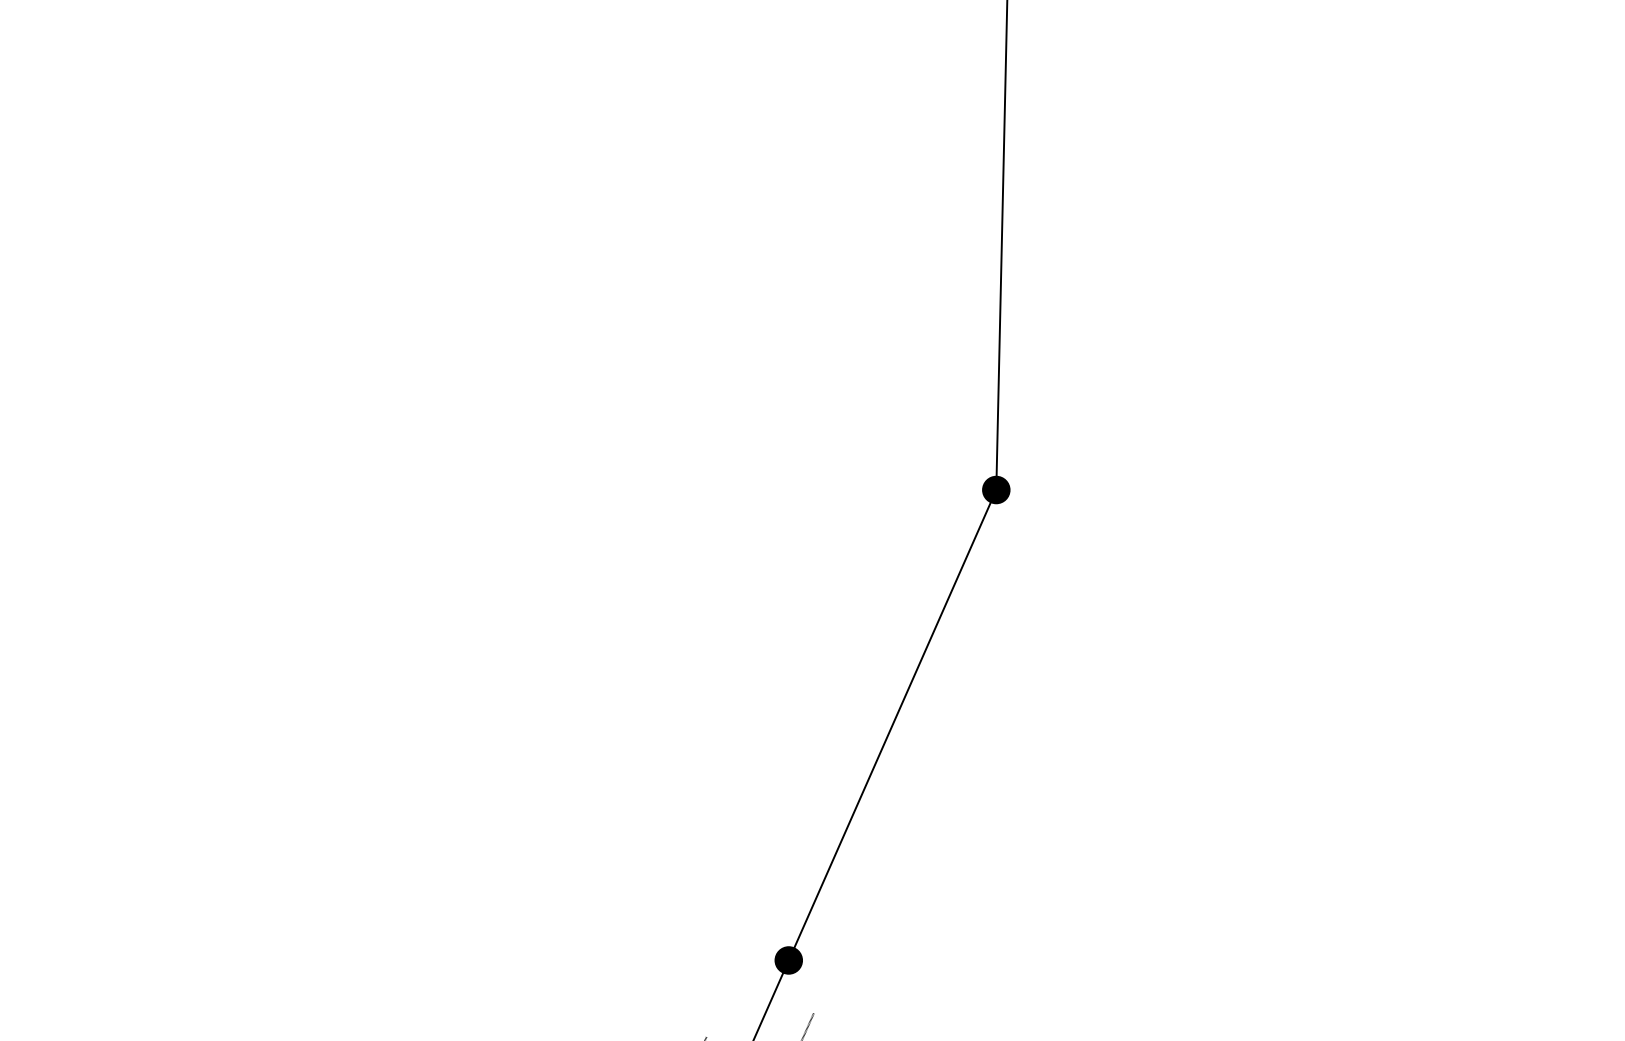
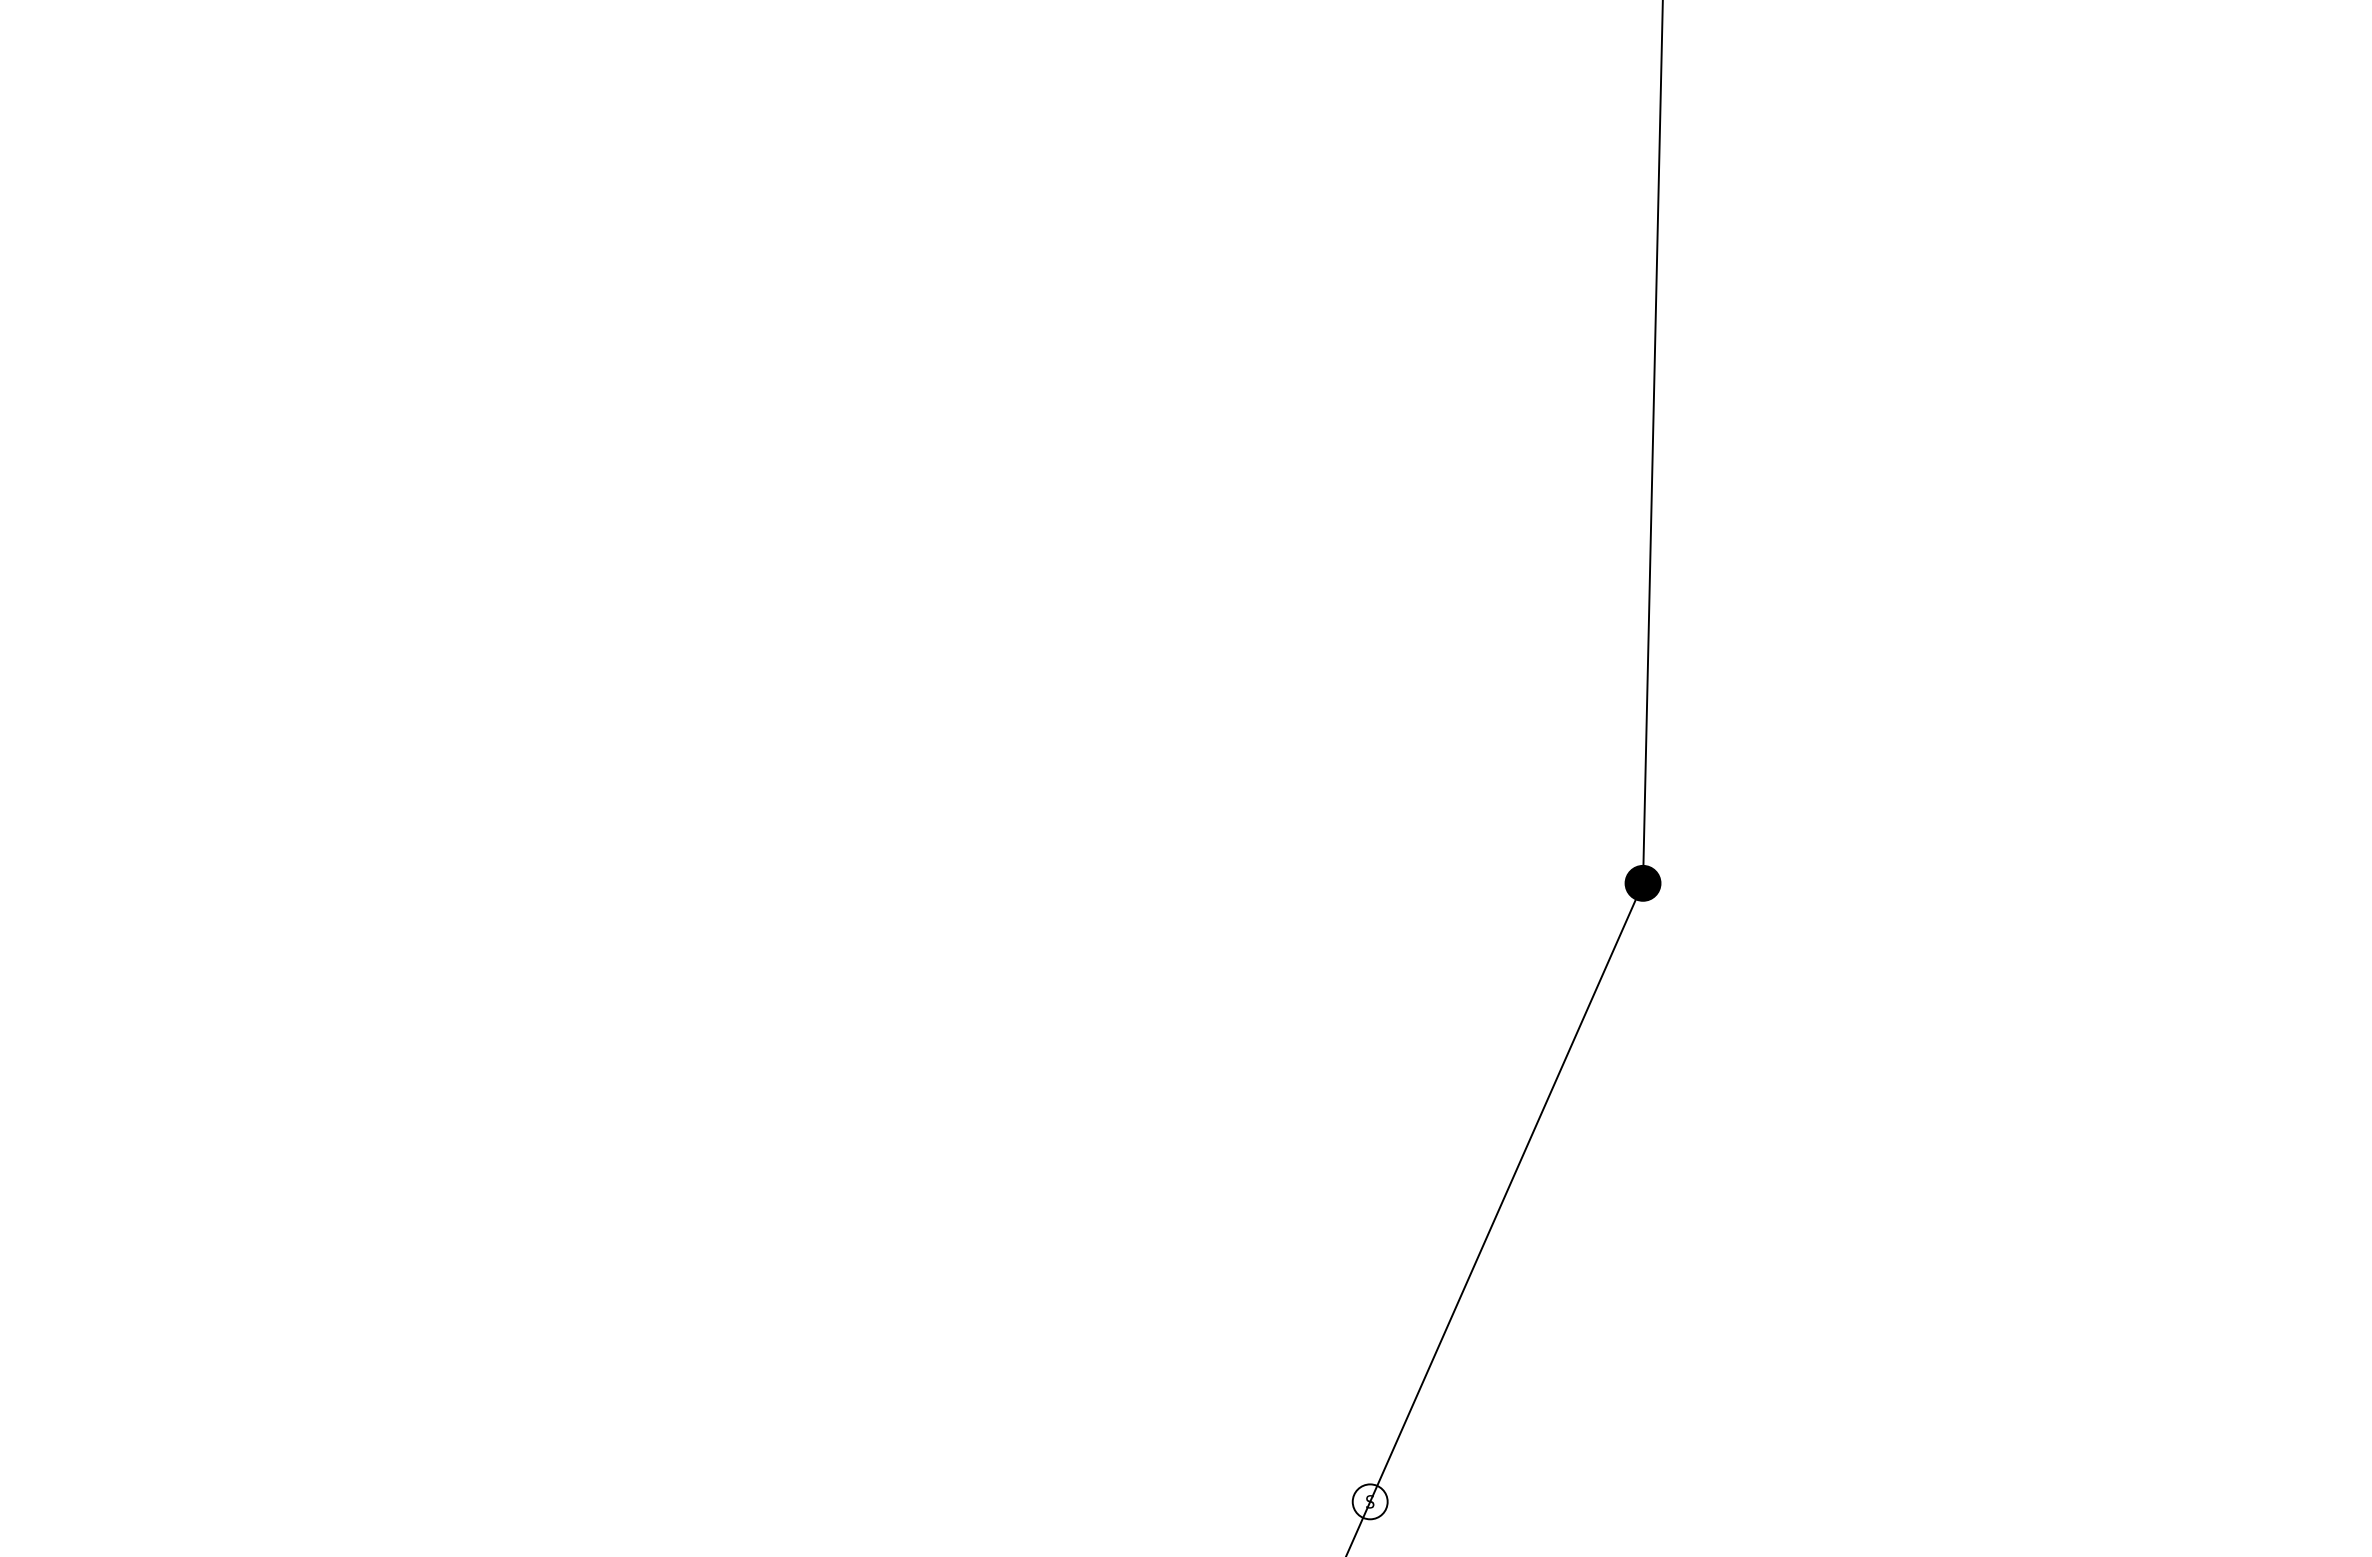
fill: (788, 960) -> (1369, 1501), removed

